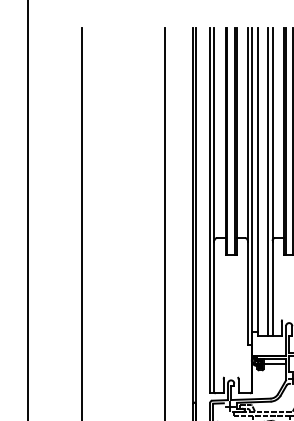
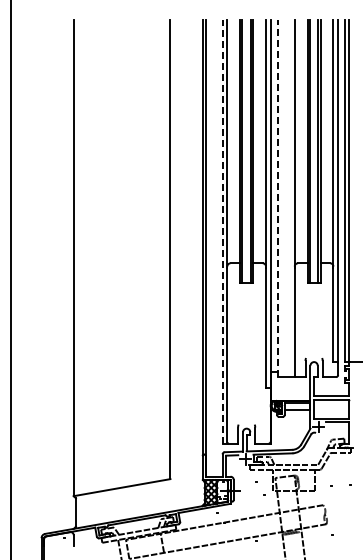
line: (258, 182) -> (278, 198), solid -> dashed
line: (268, 182) -> (290, 198), removed
line: (210, 210) -> (222, 231), solid -> dashed

